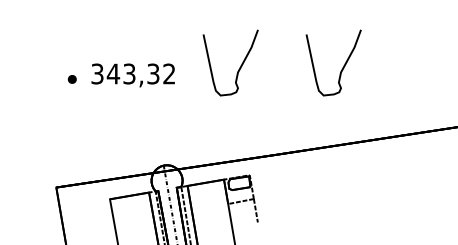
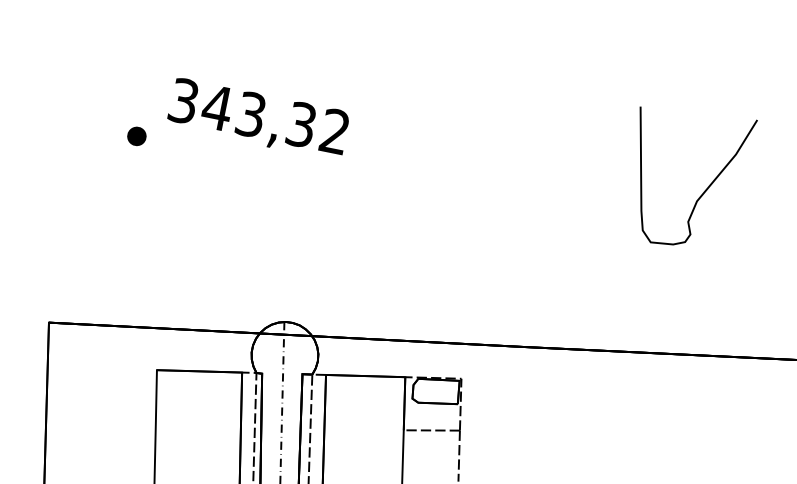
curve: (239, 67) -> (485, 147), removed
part: (71, 79) -> (135, 136), moved

